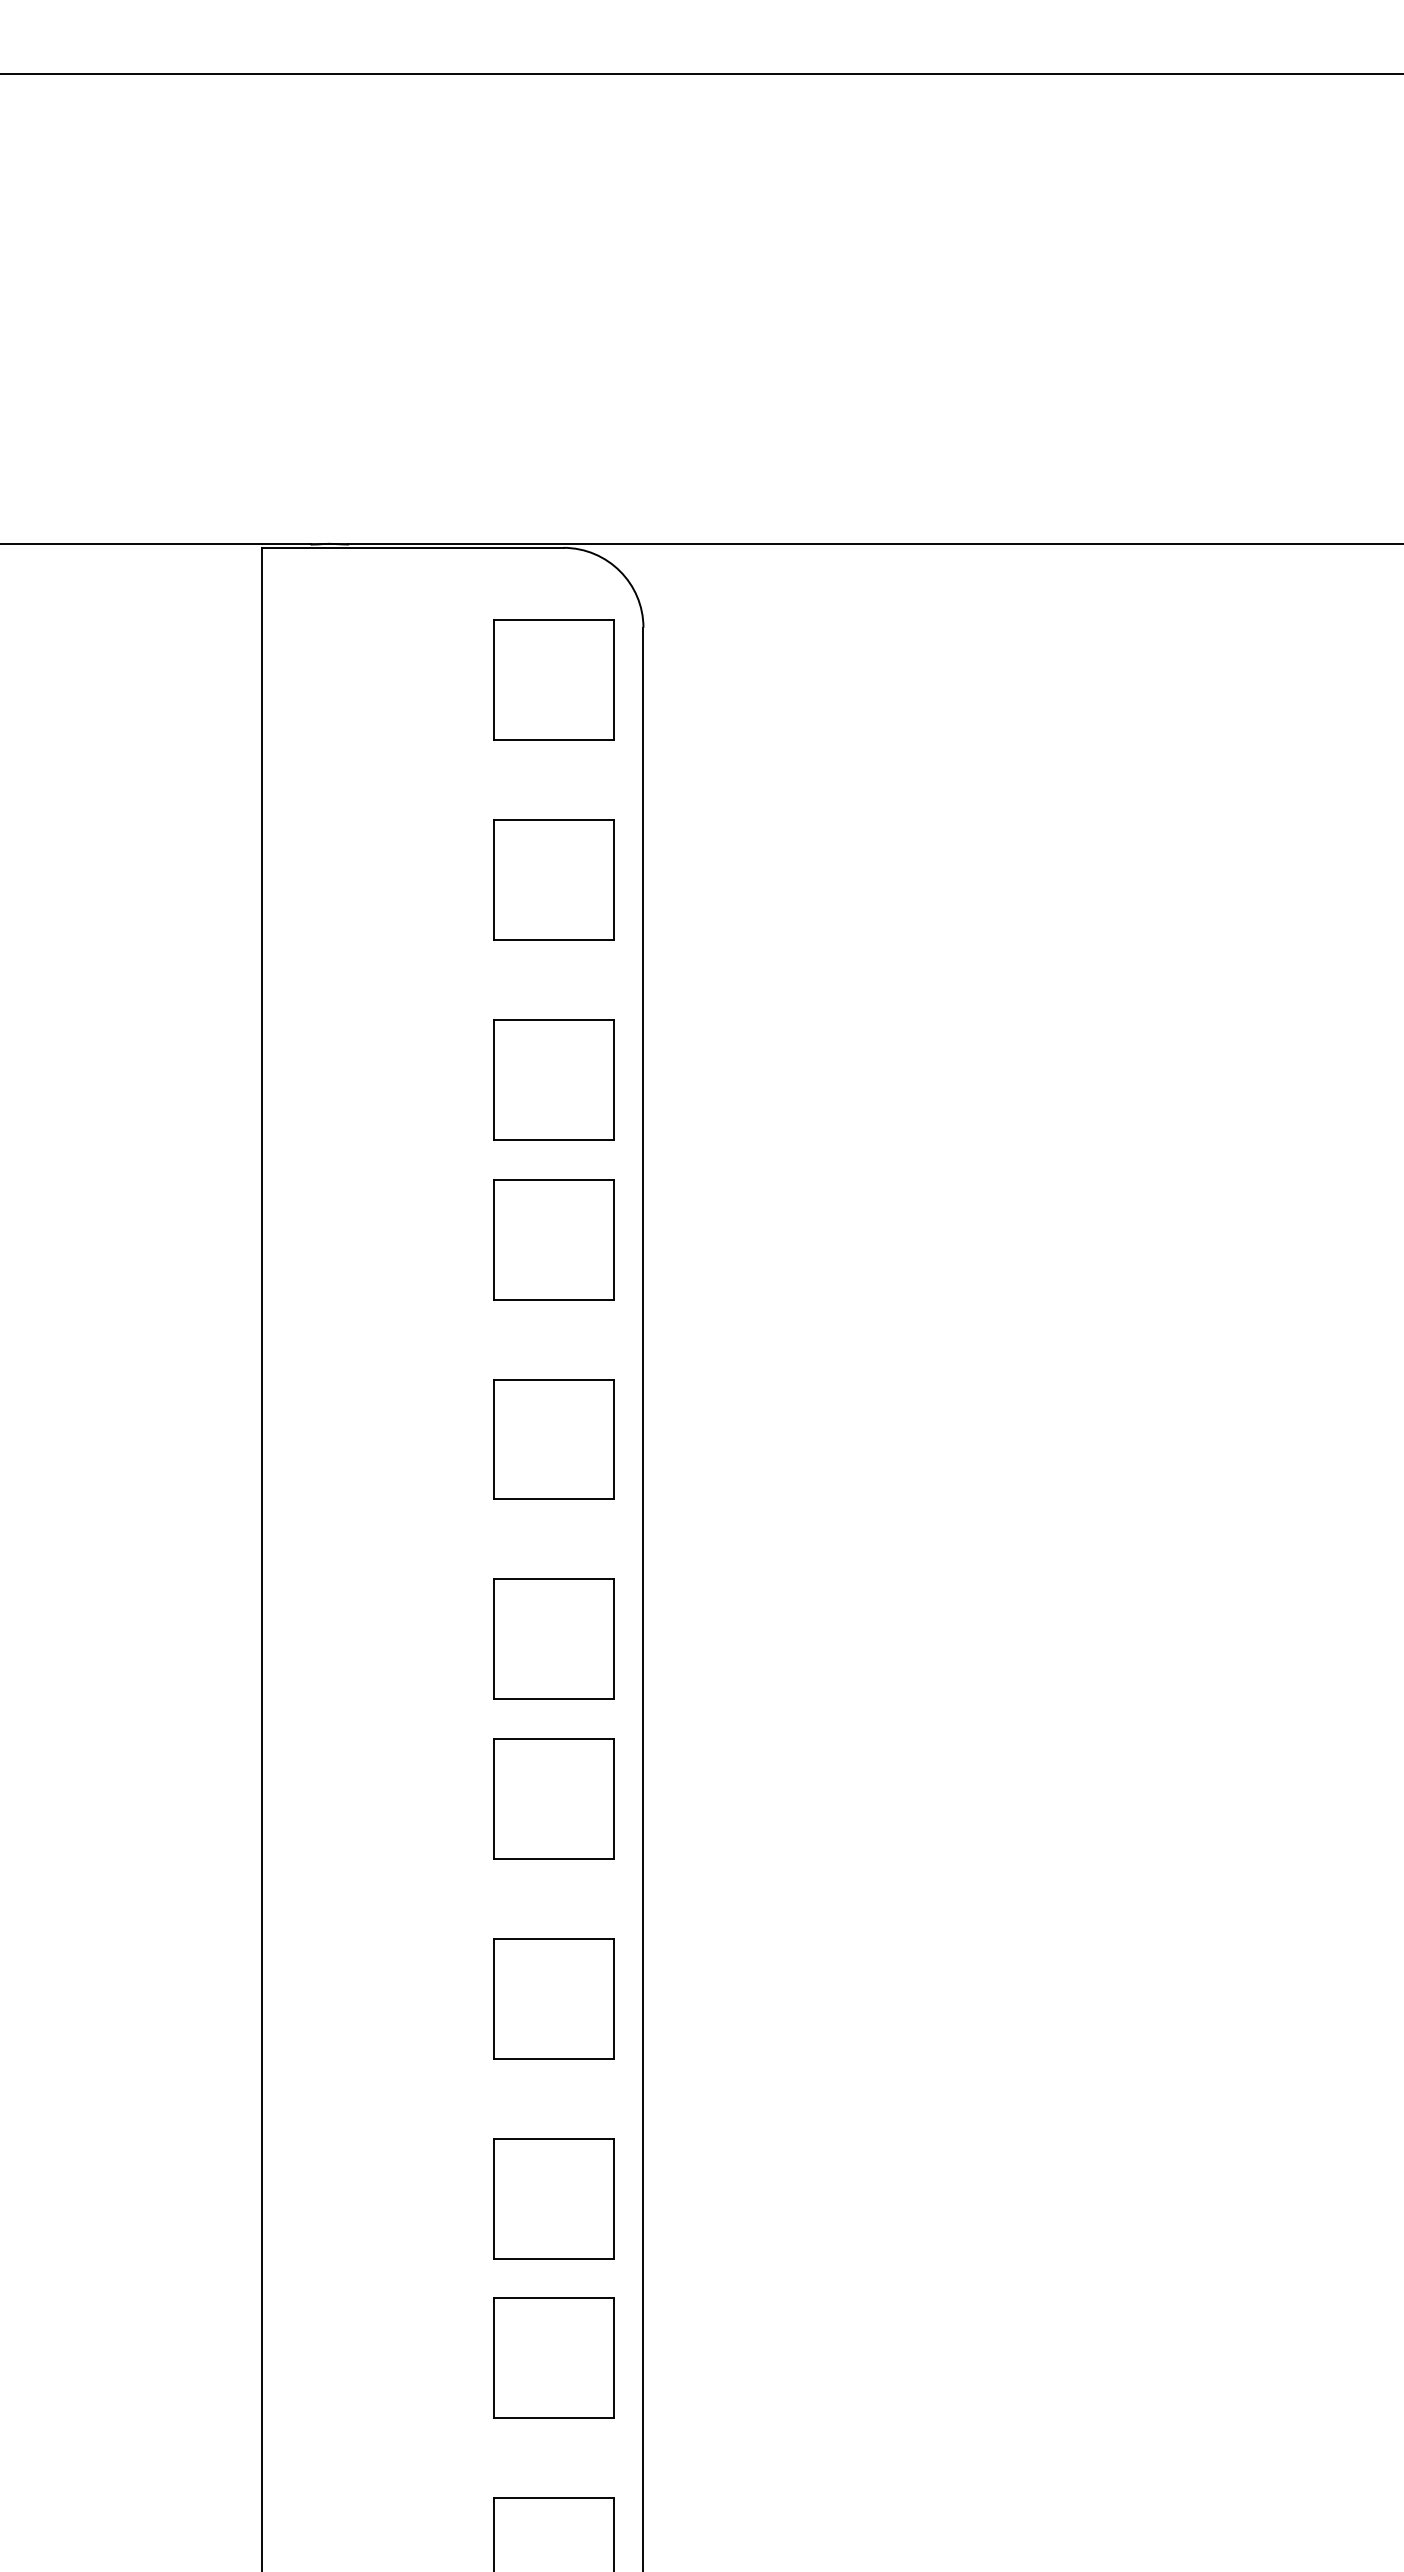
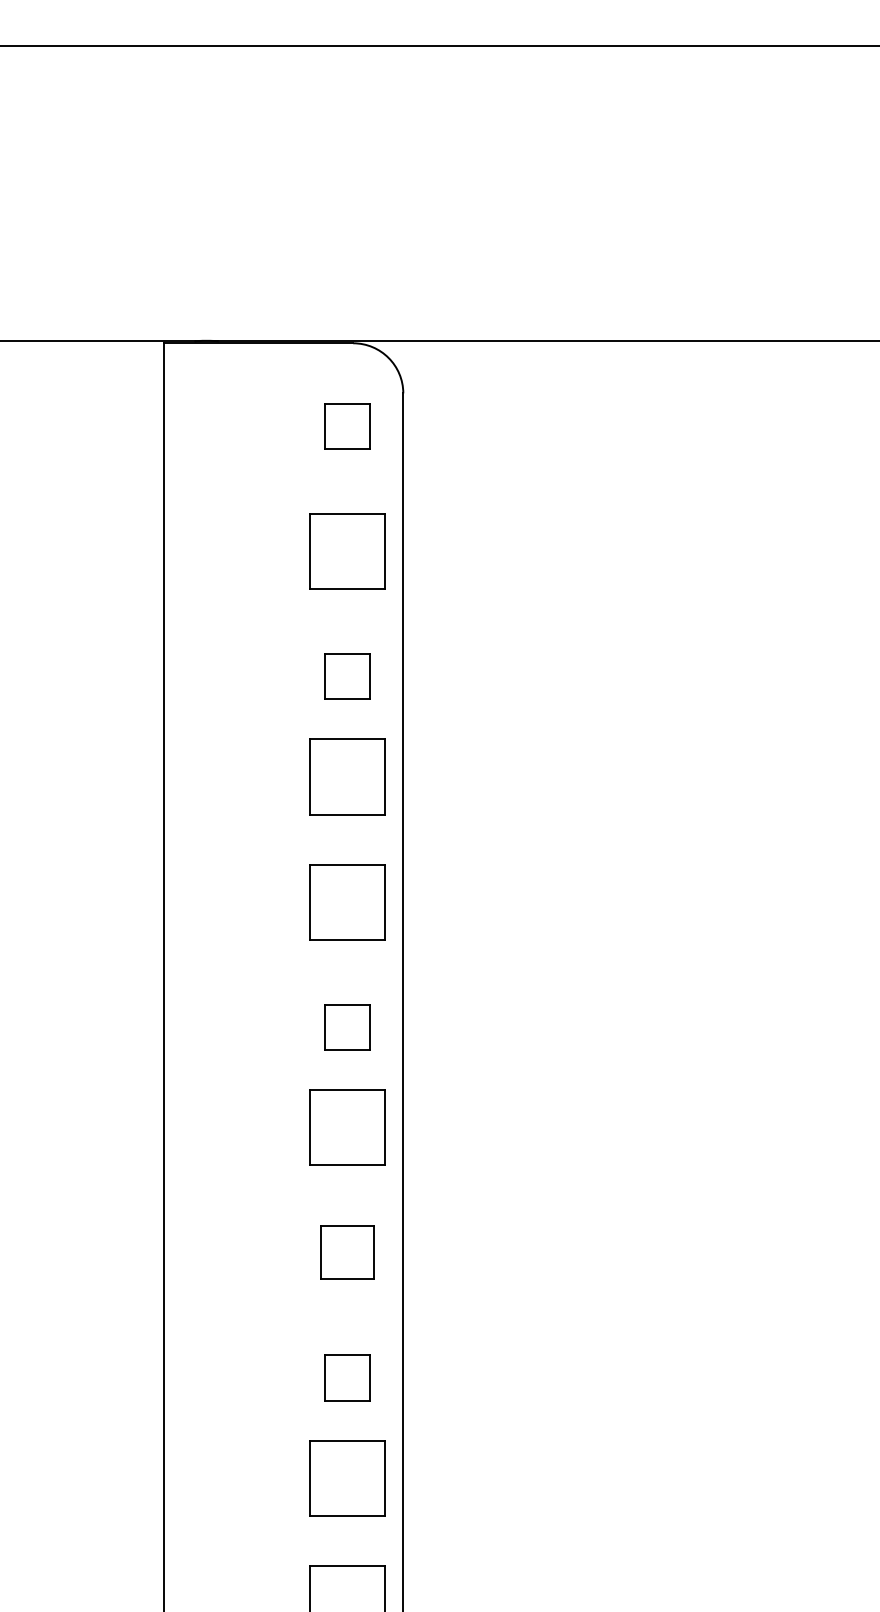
part: (554, 680) -> (347, 426), size x0.6
part: (554, 1079) -> (347, 676), size x0.6
part: (554, 1639) -> (347, 1027), size x0.6
part: (554, 1998) -> (347, 1252), size x0.7
part: (554, 2197) -> (347, 1377), size x0.6

